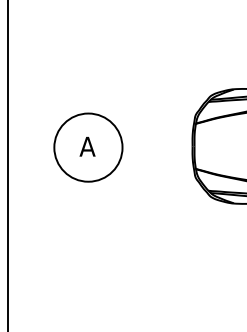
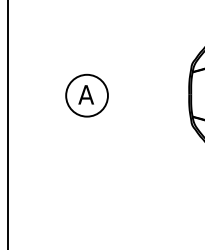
circle: (88, 147) -> (87, 95), size x0.62

